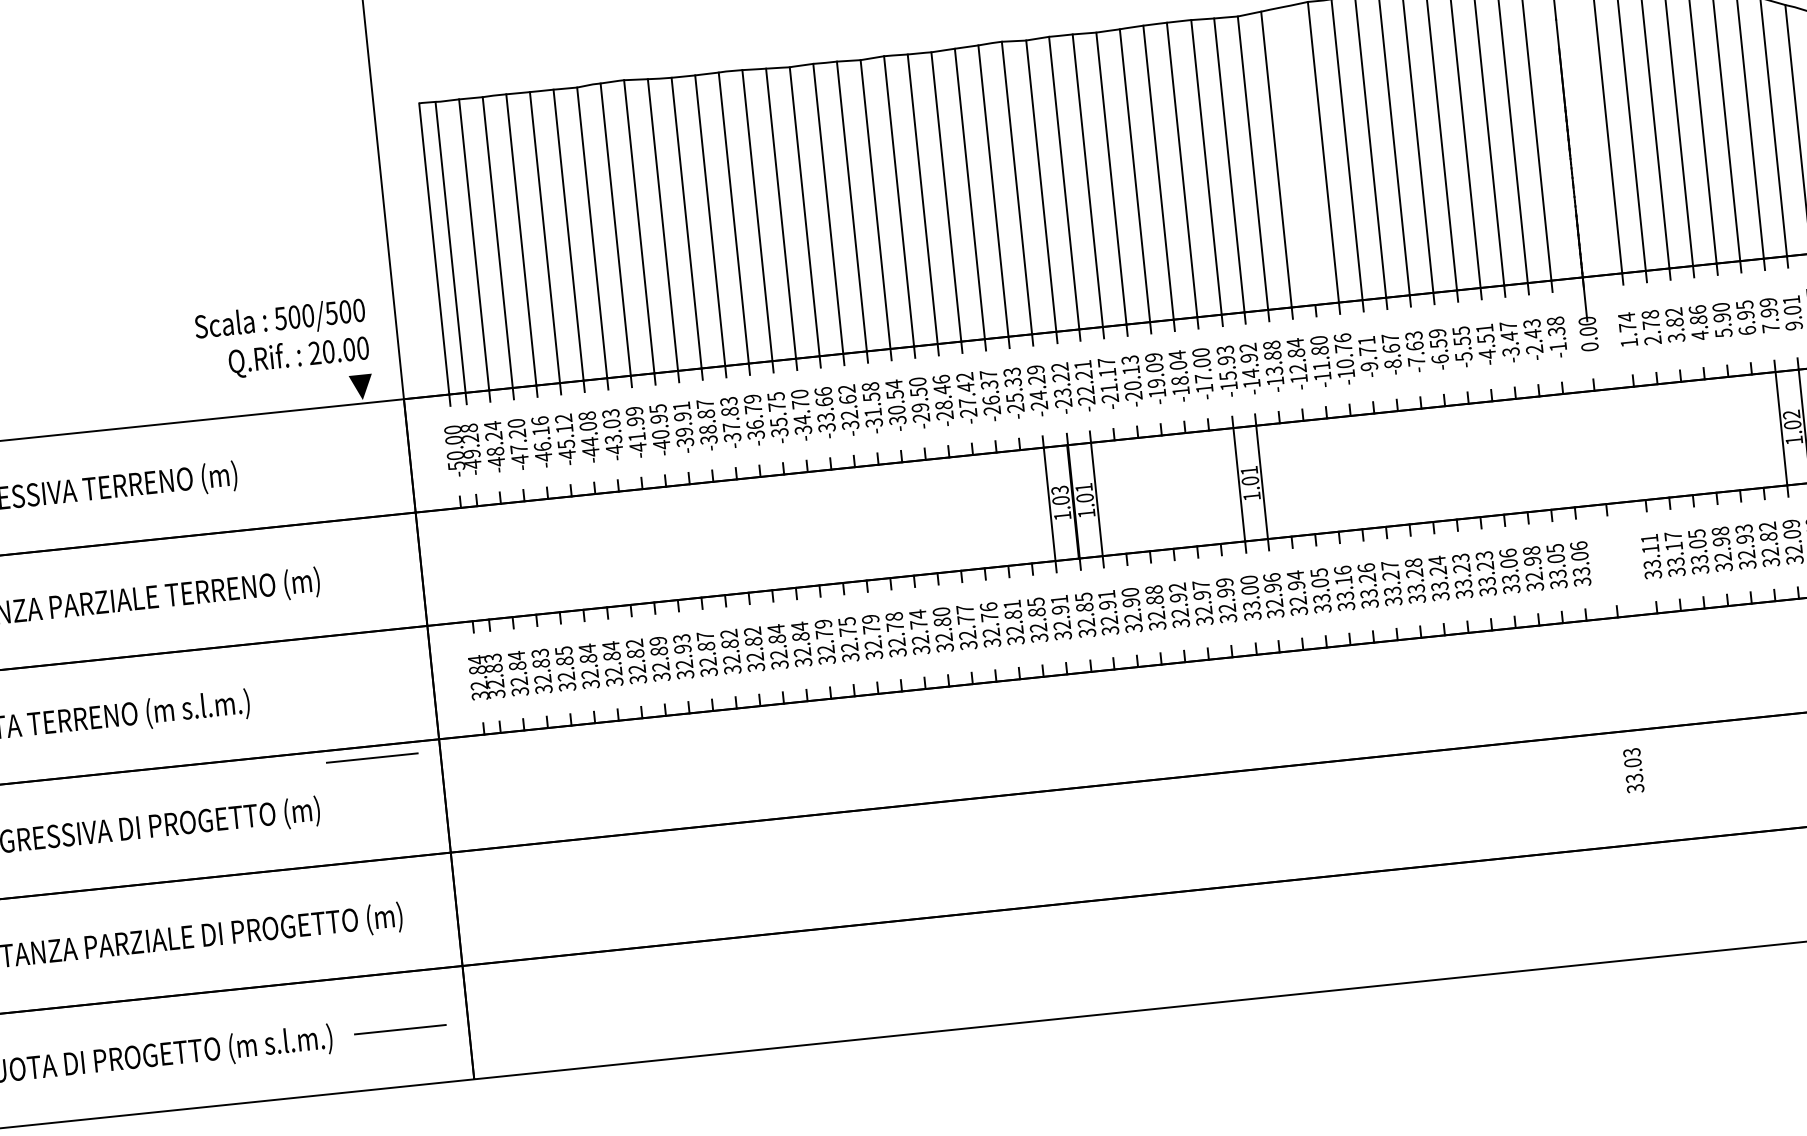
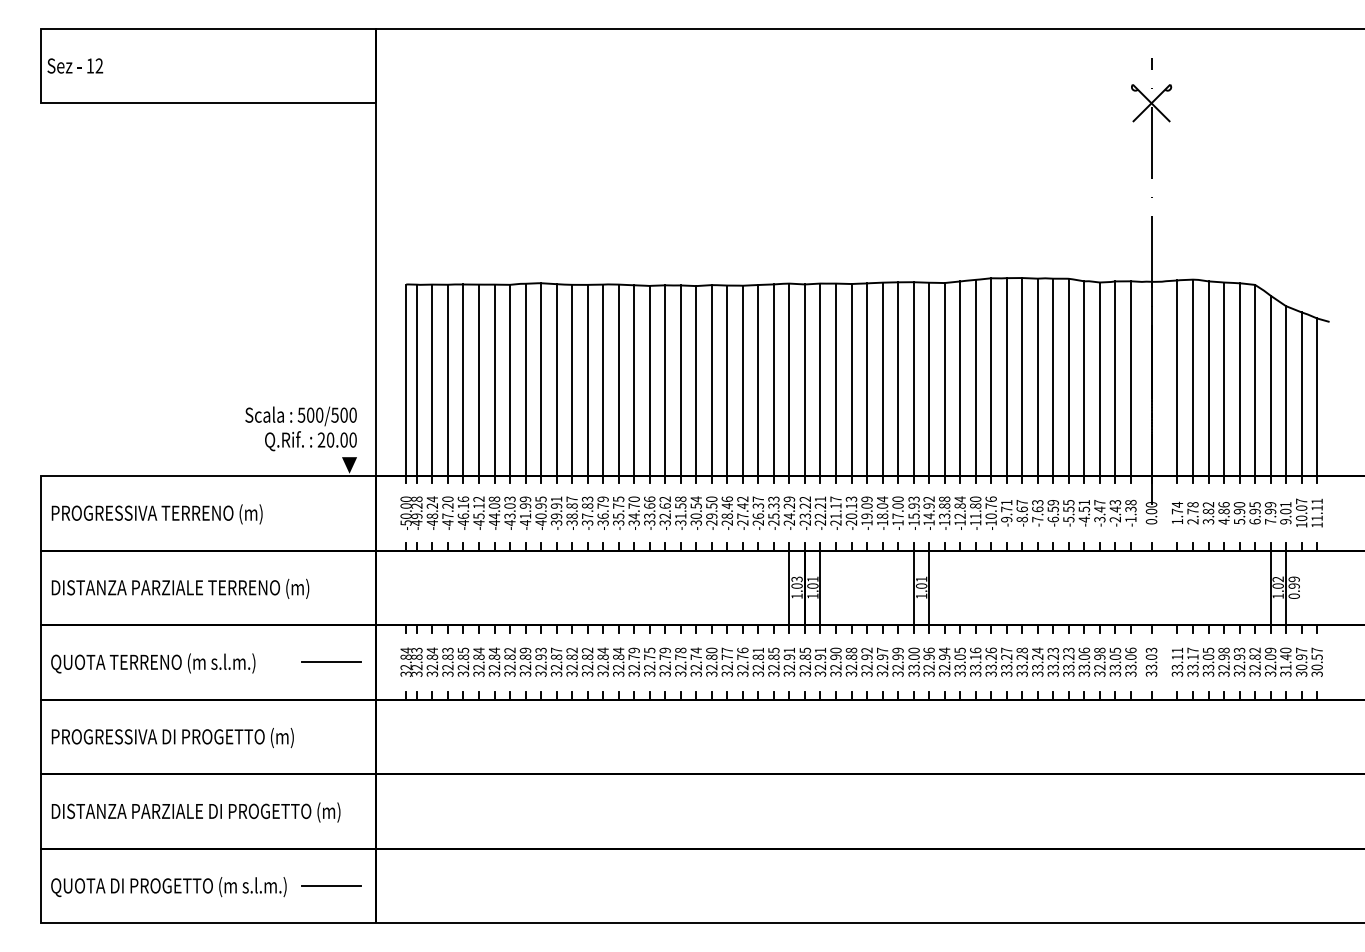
line: (1299, 155) -> (975, 377), added
line: (371, 756) -> (331, 661), moved
text: (1633, 769) -> (1151, 661), moved

